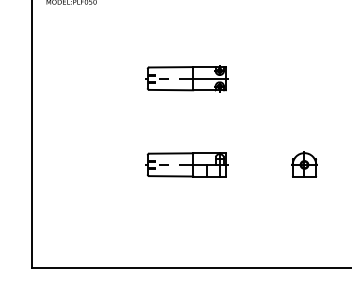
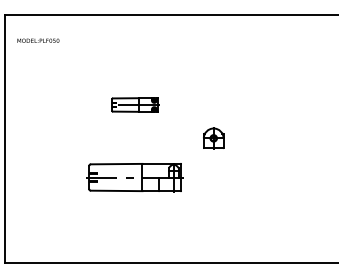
part: (186, 78) -> (134, 104), size x0.7
part: (186, 163) -> (134, 176), size x1.4
part: (304, 165) -> (213, 138), moved

